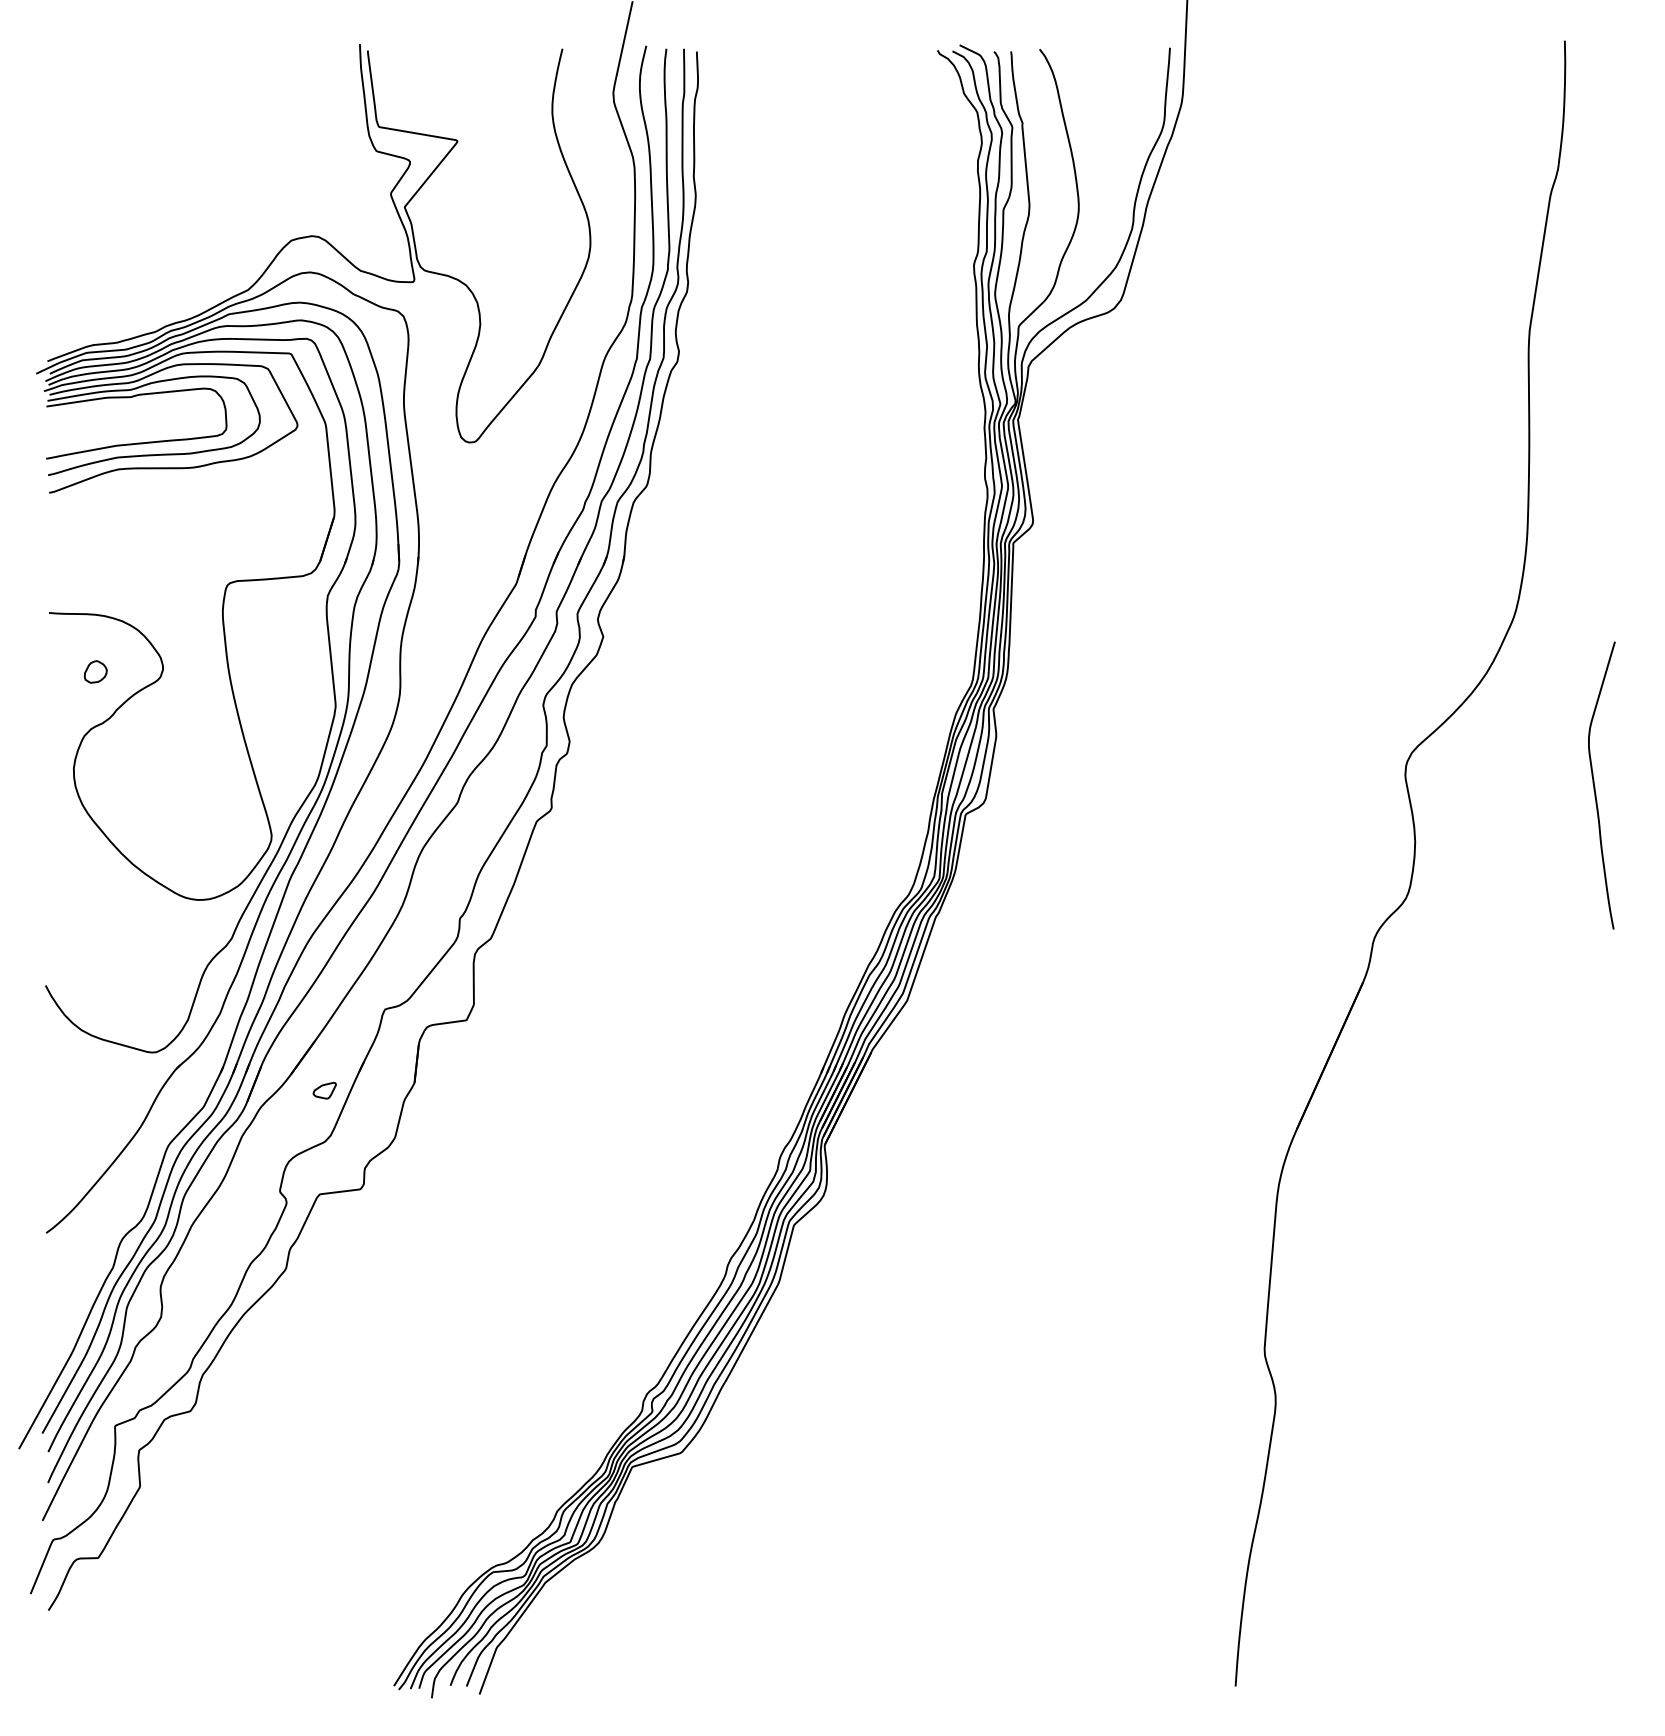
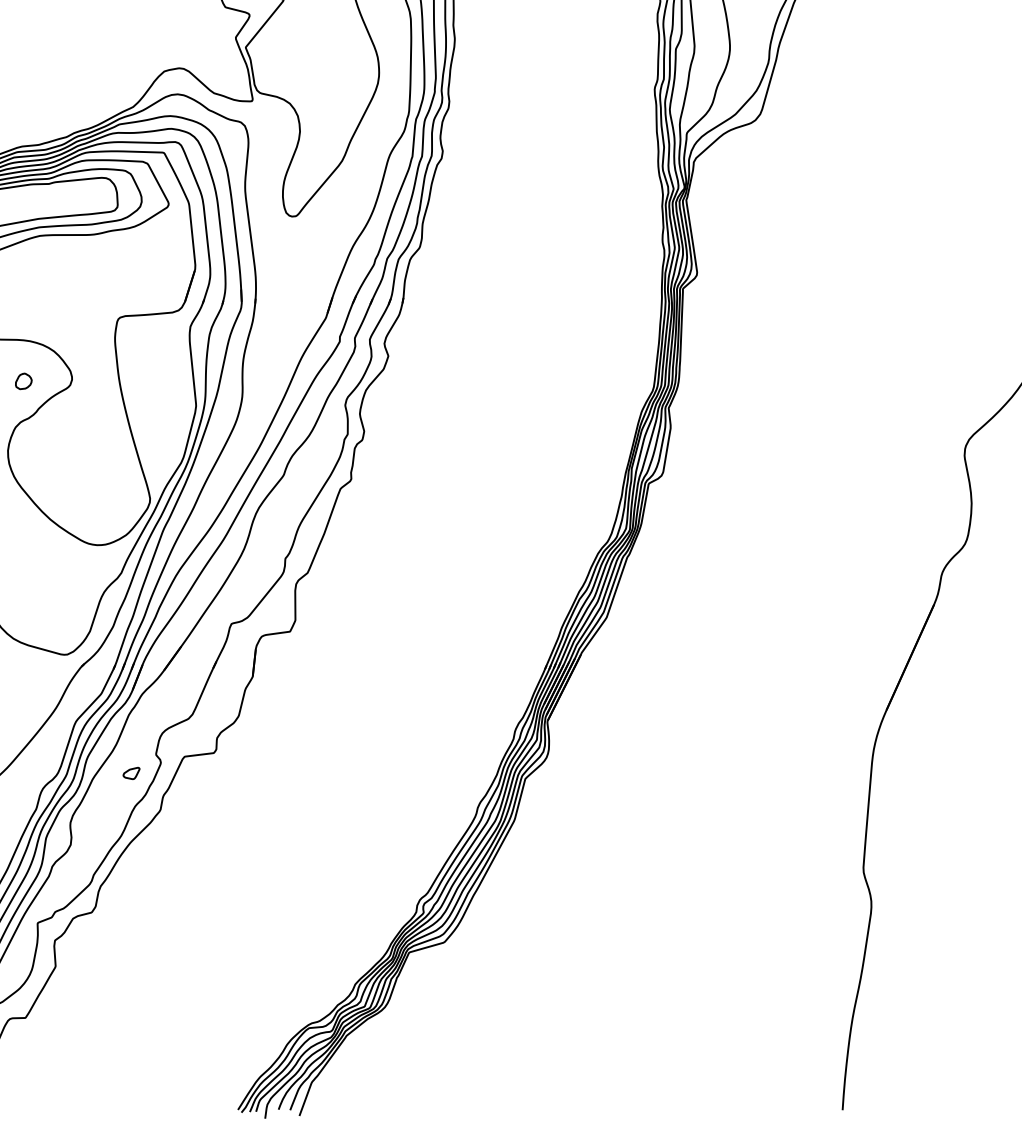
part: (324, 1090) -> (131, 773), moved

